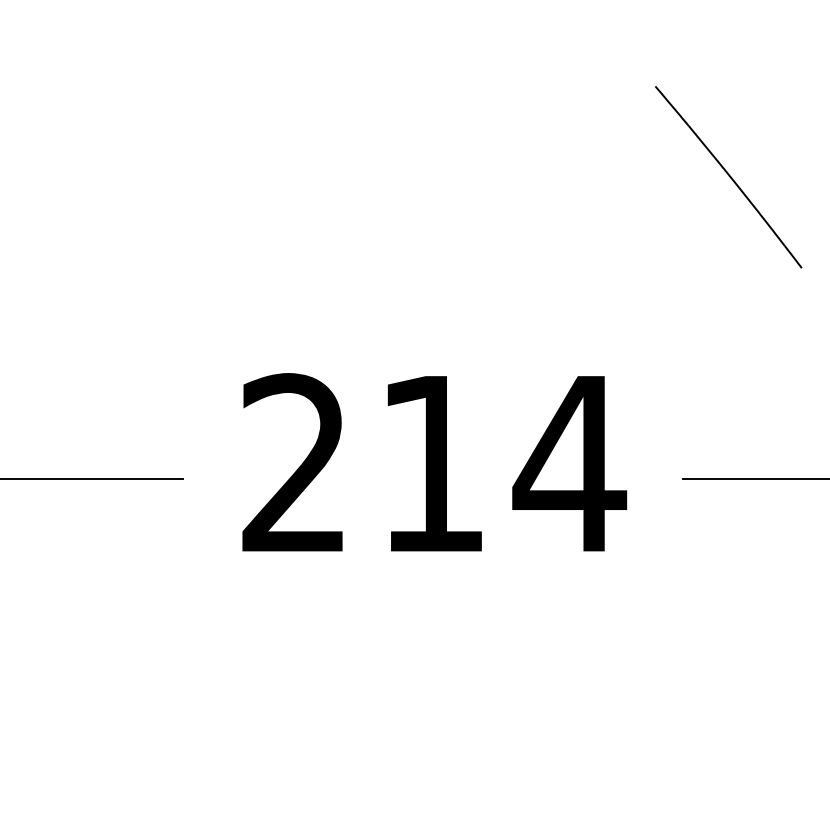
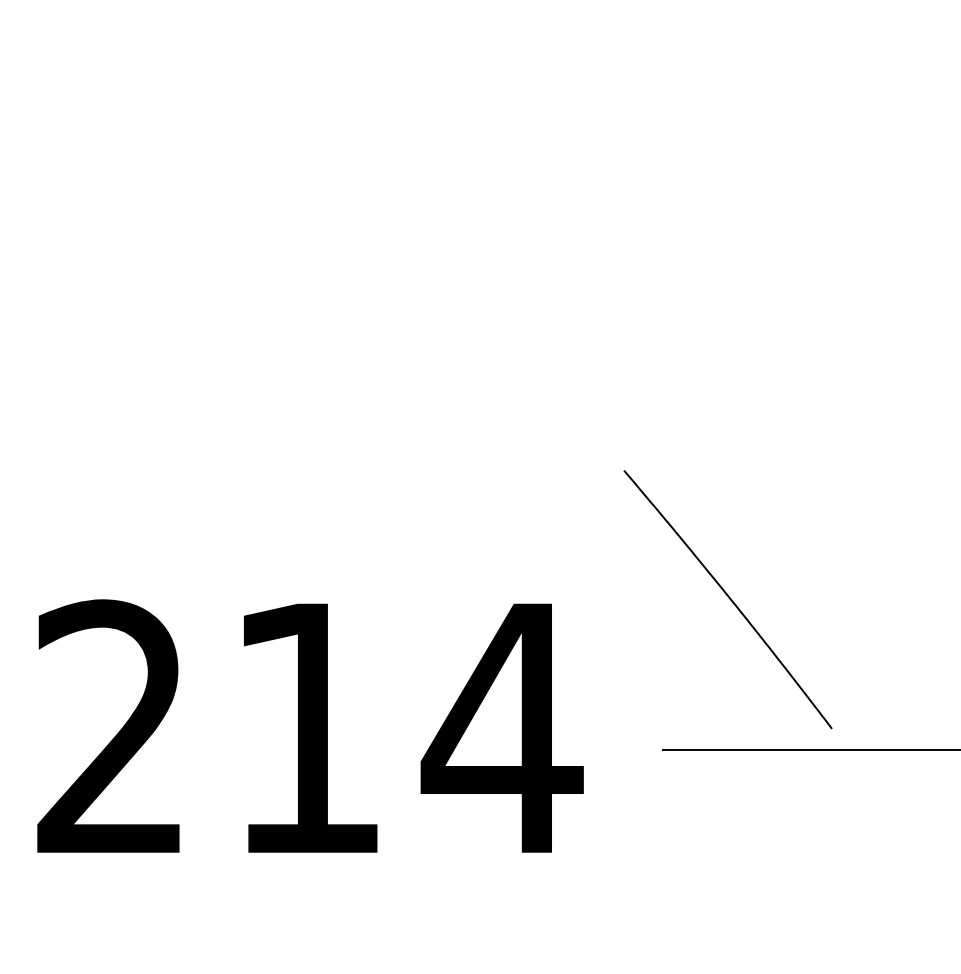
curve: (728, 176) -> (727, 598), moved

